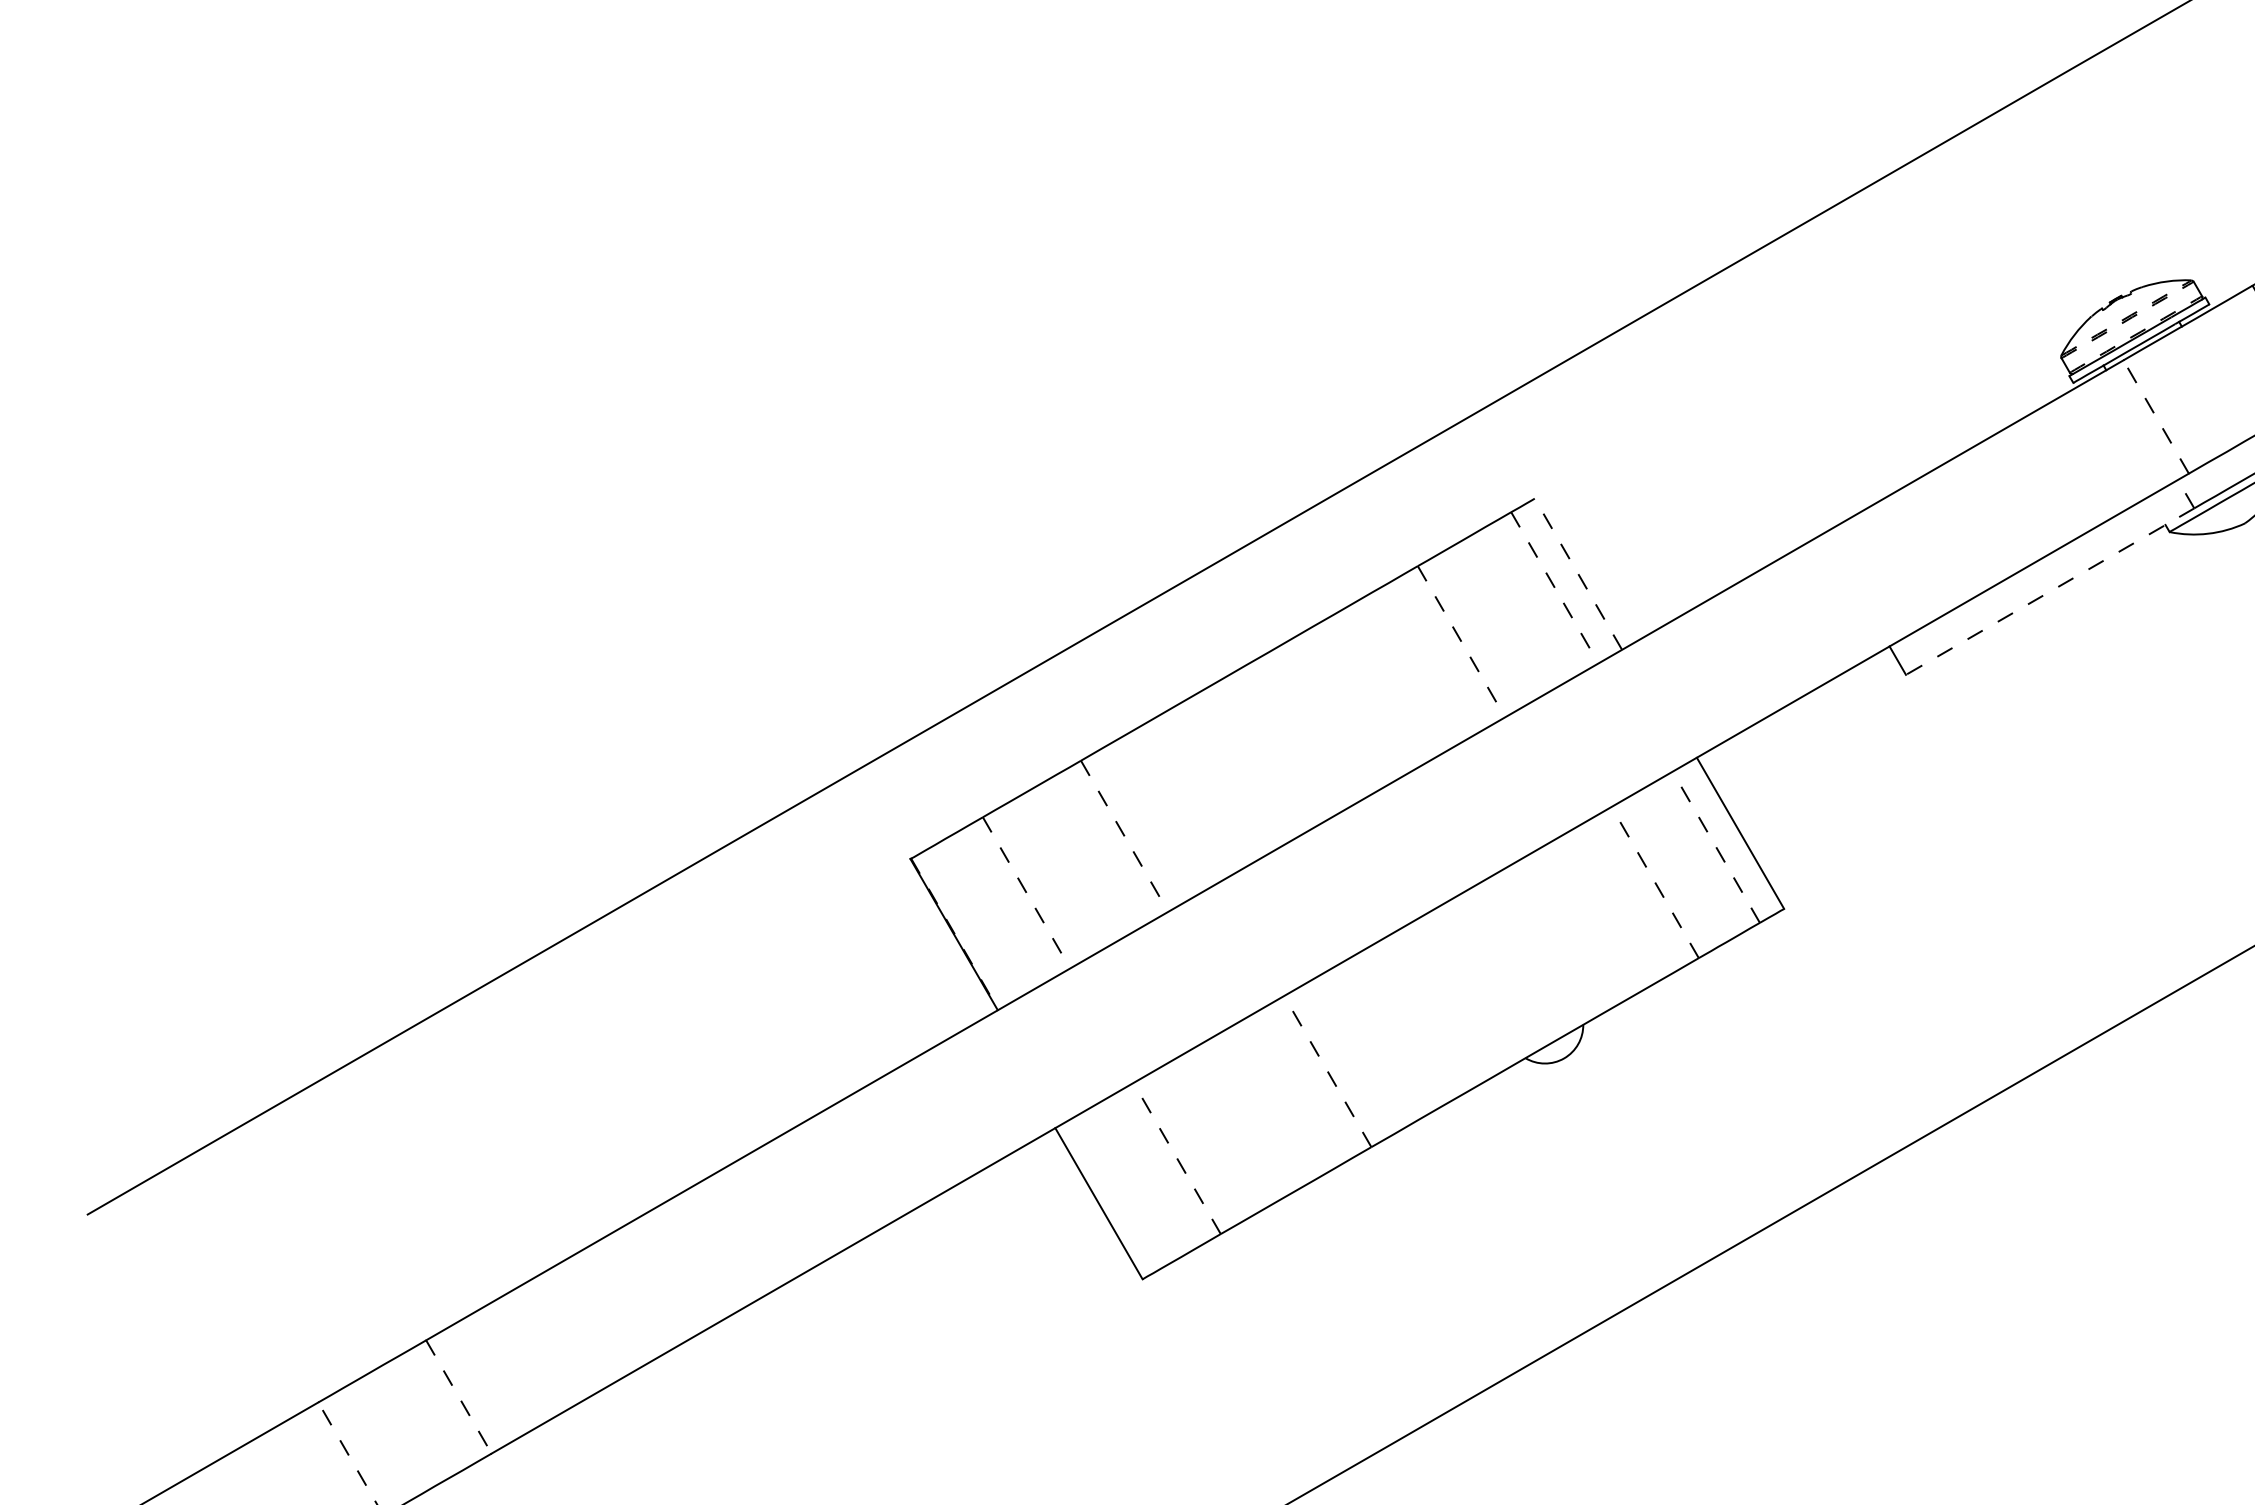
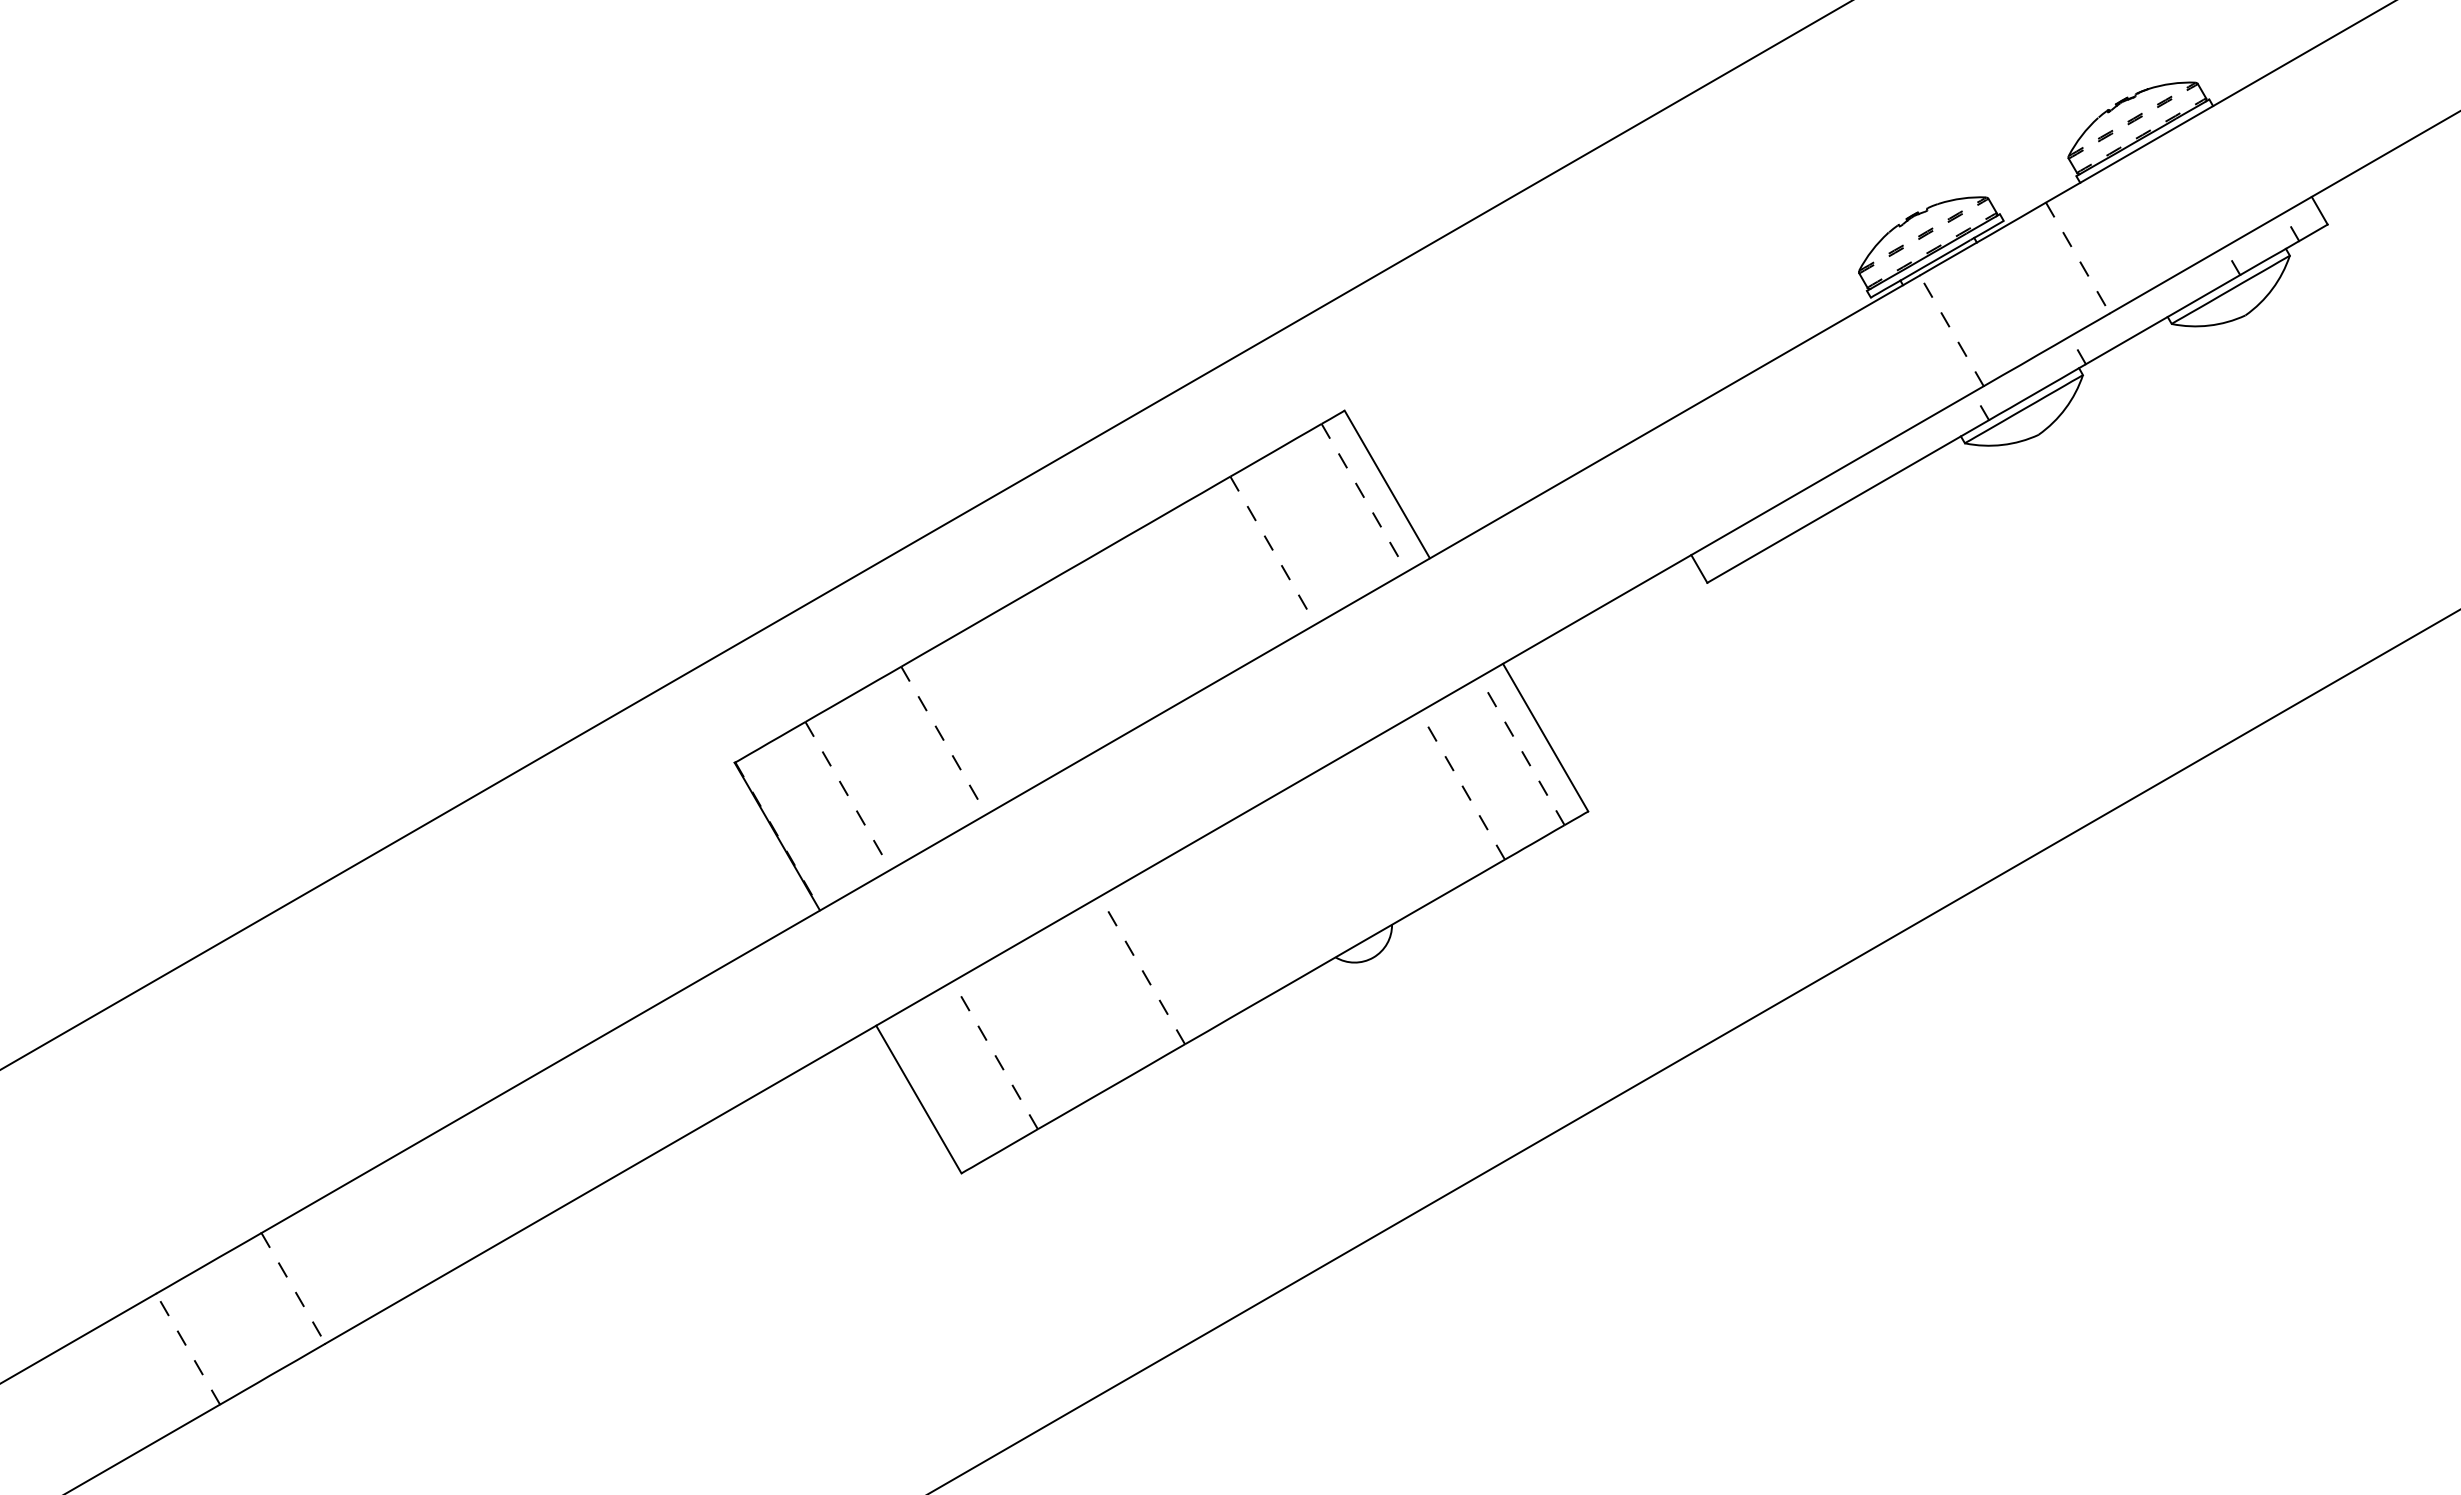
line: (1578, 574) -> (1387, 484), dashed -> solid
line: (2050, 591) -> (1848, 501), dashed -> solid

